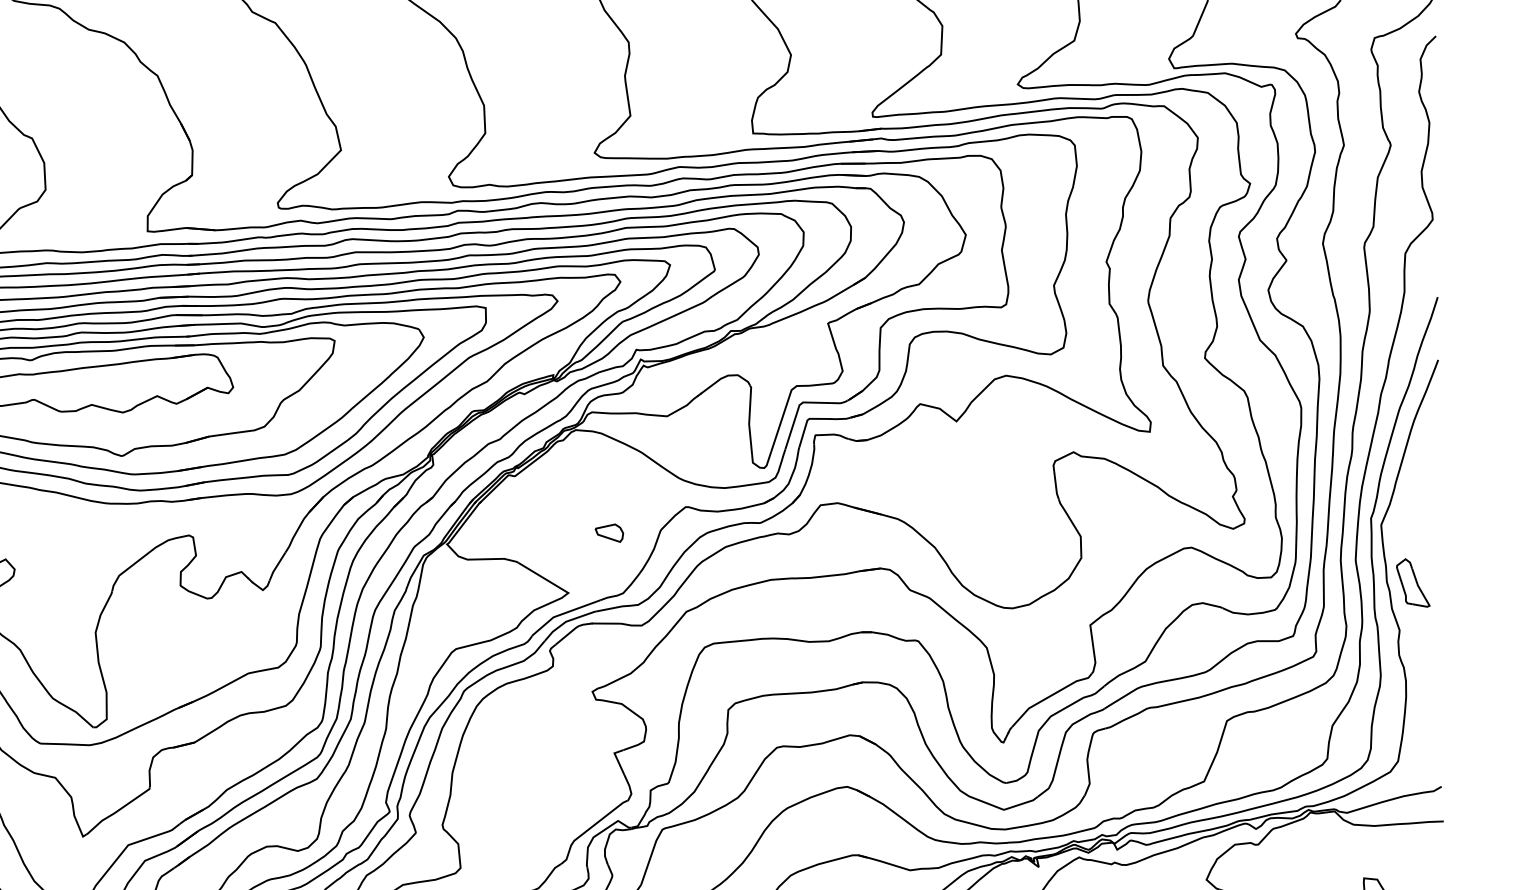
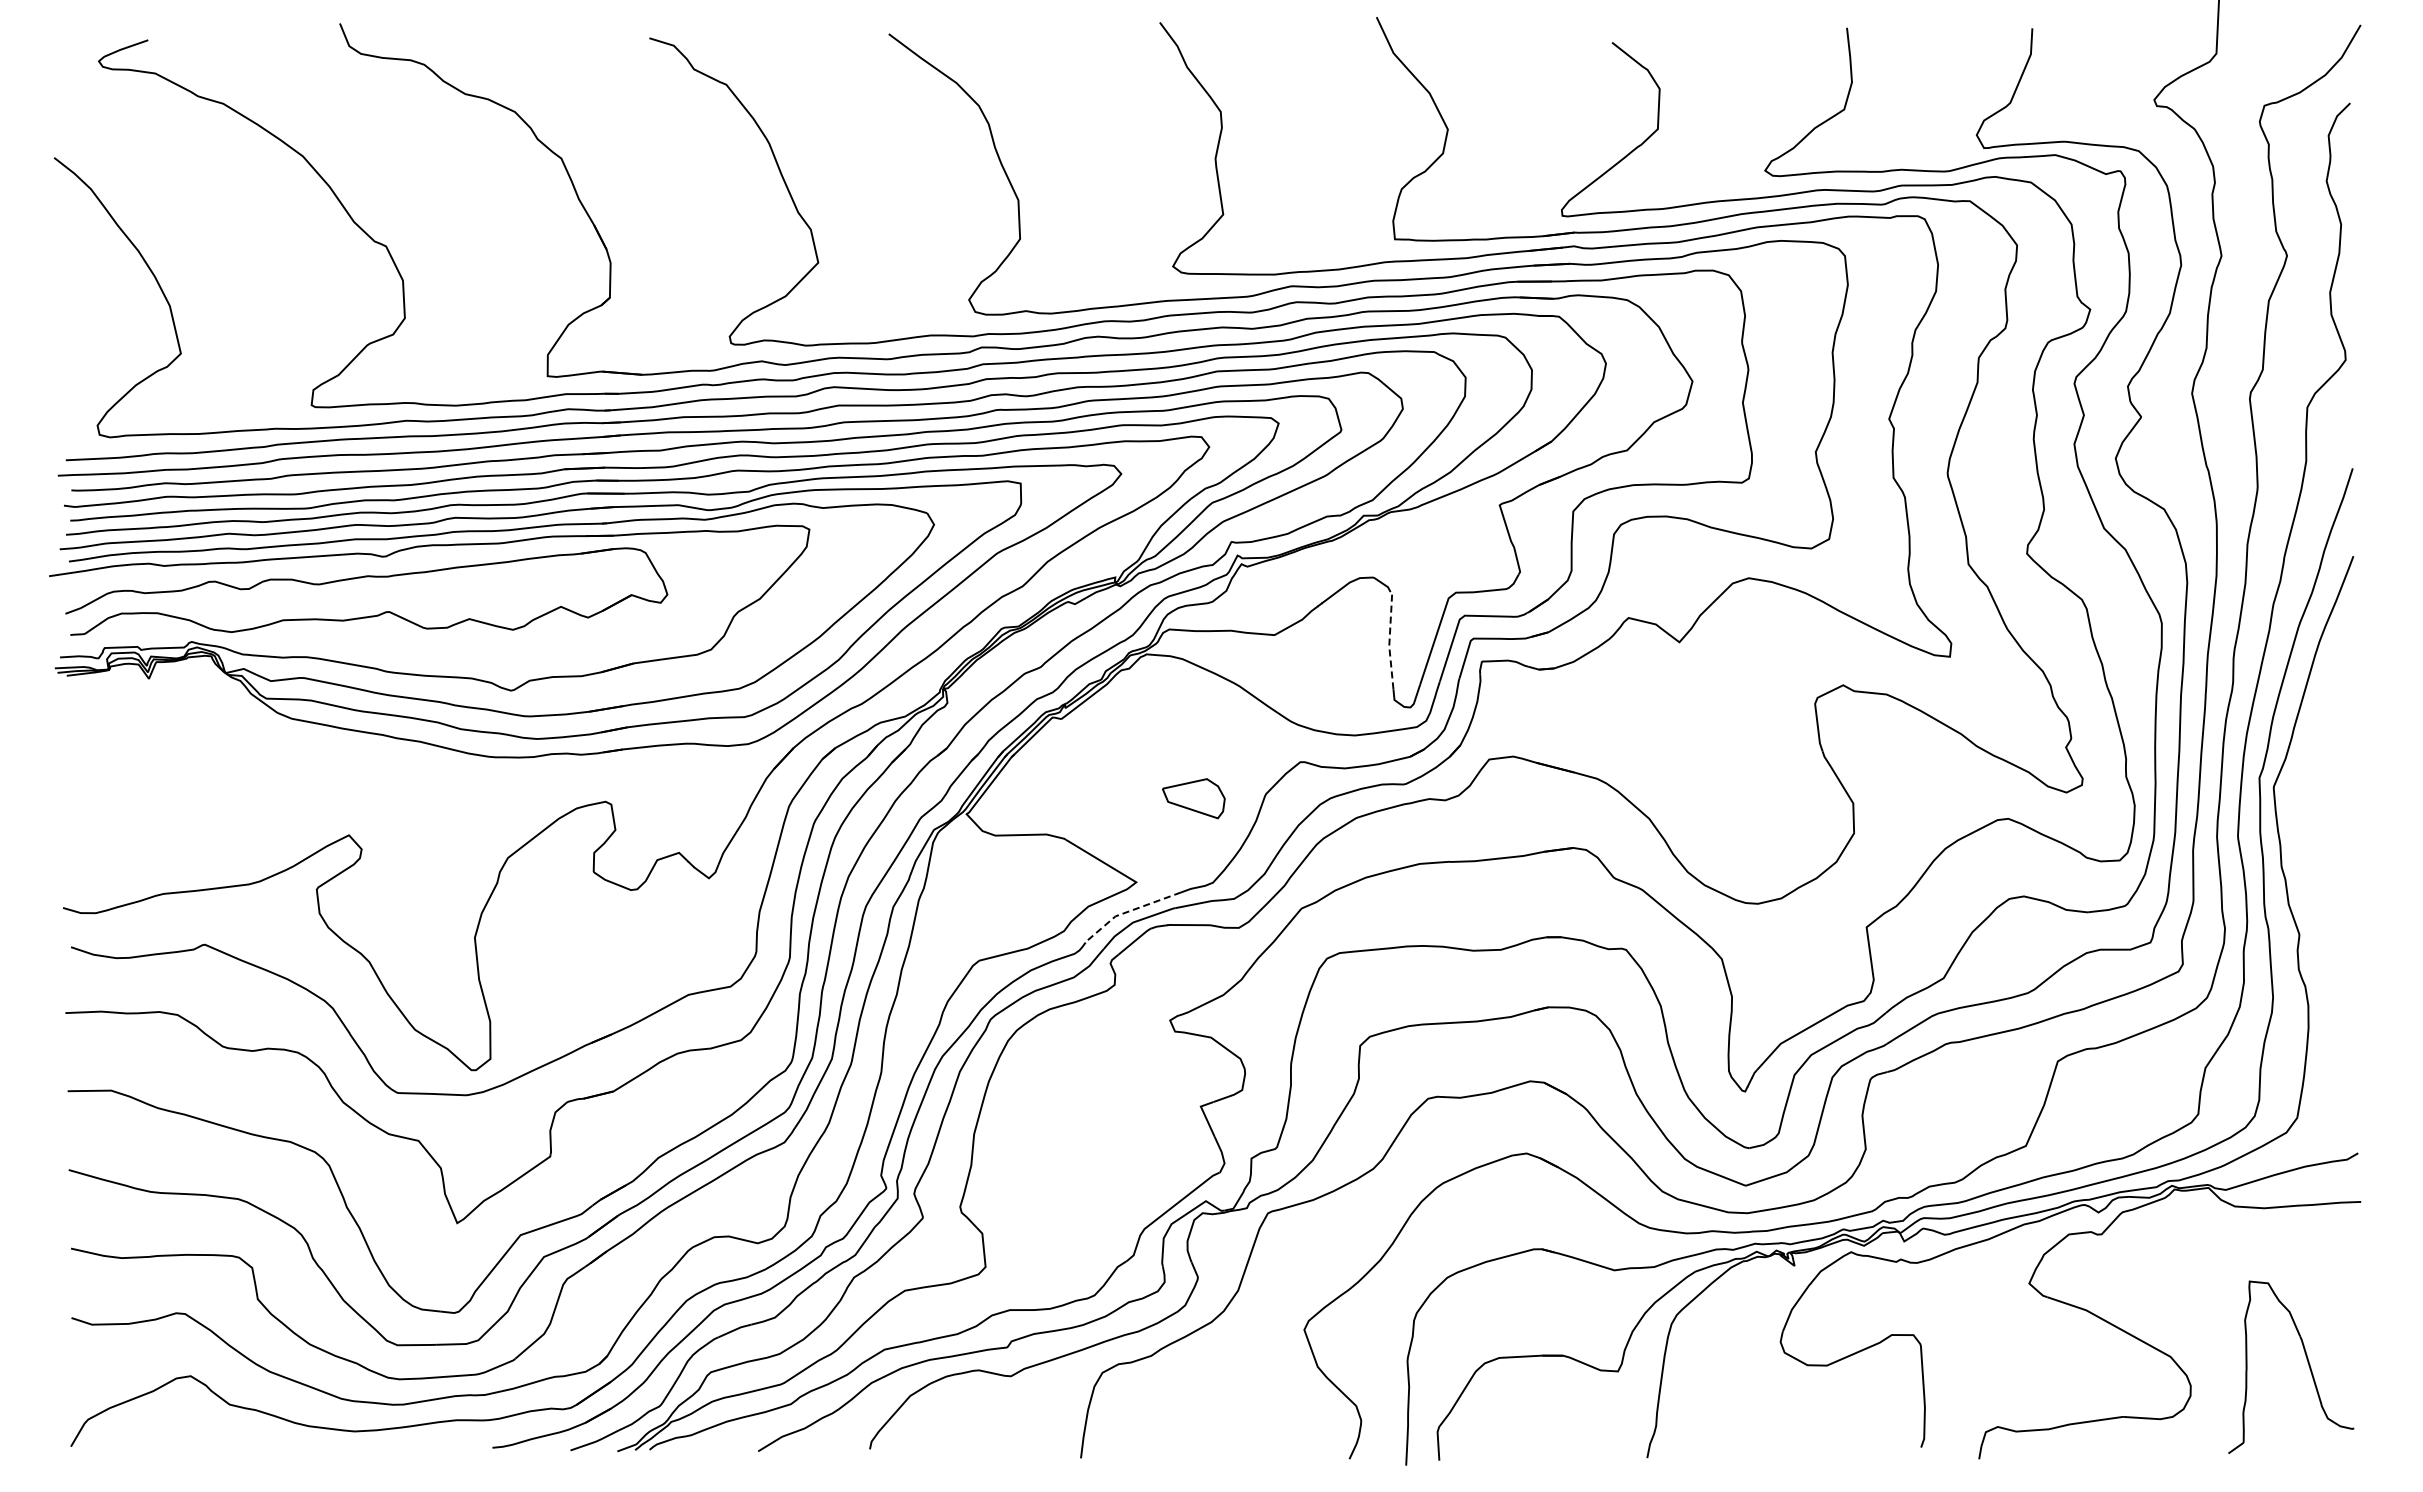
line: (749, 420) -> (1389, 640), solid -> dashed
part: (609, 533) -> (1193, 798), size x1.6
part: (1413, 583) -> (2318, 868), removed
line: (562, 613) -> (1127, 911), solid -> dashed

